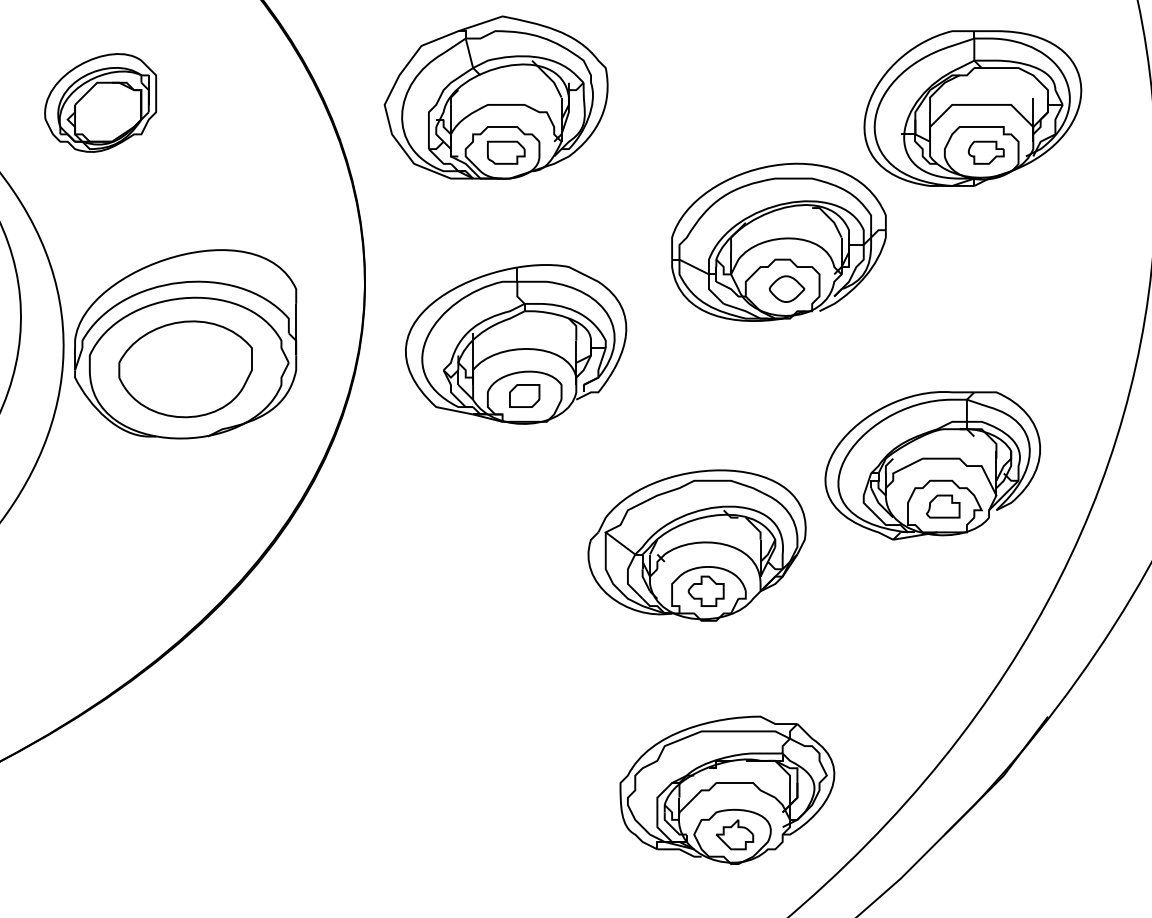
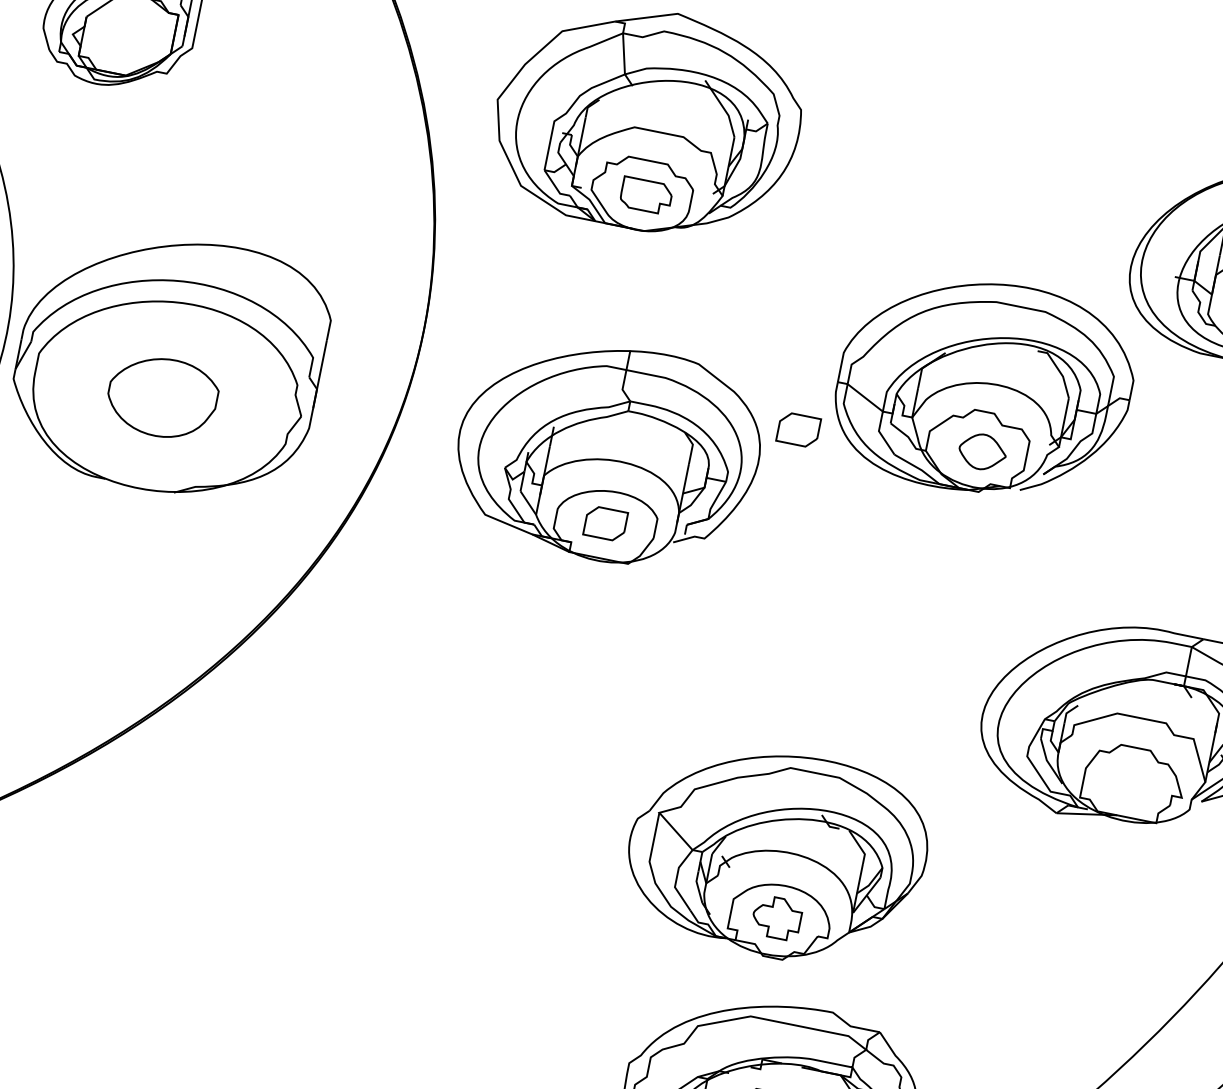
part: (650, 299) -> (798, 429), added
part: (185, 369) -> (162, 397), size x0.6
part: (943, 506) -> (1132, 782), removed
part: (696, 545) -> (776, 854), moved

